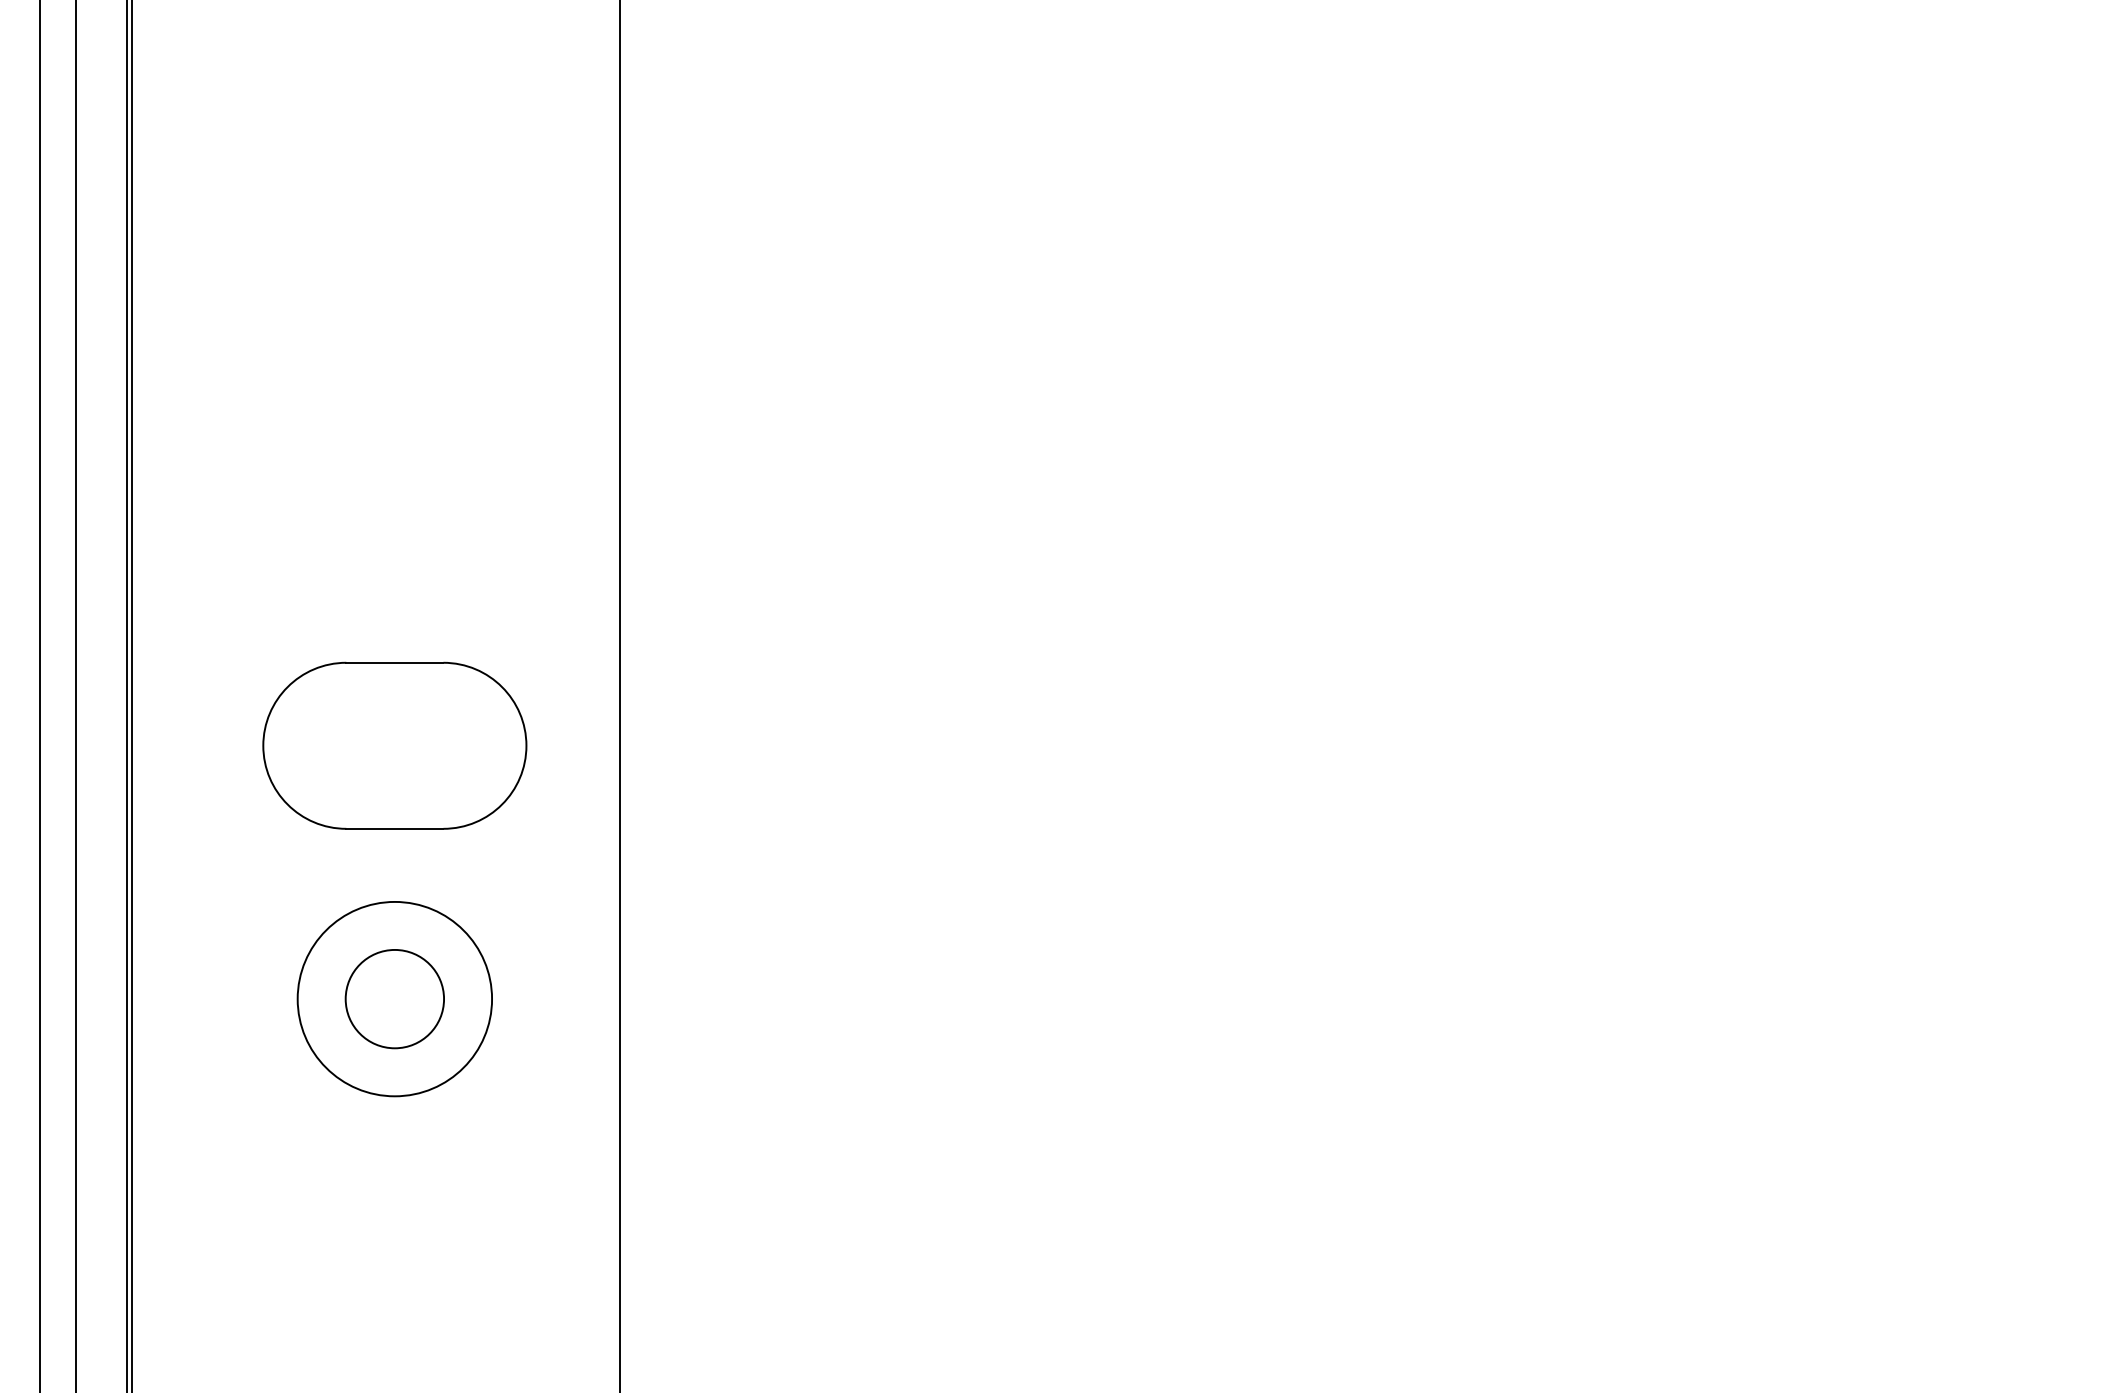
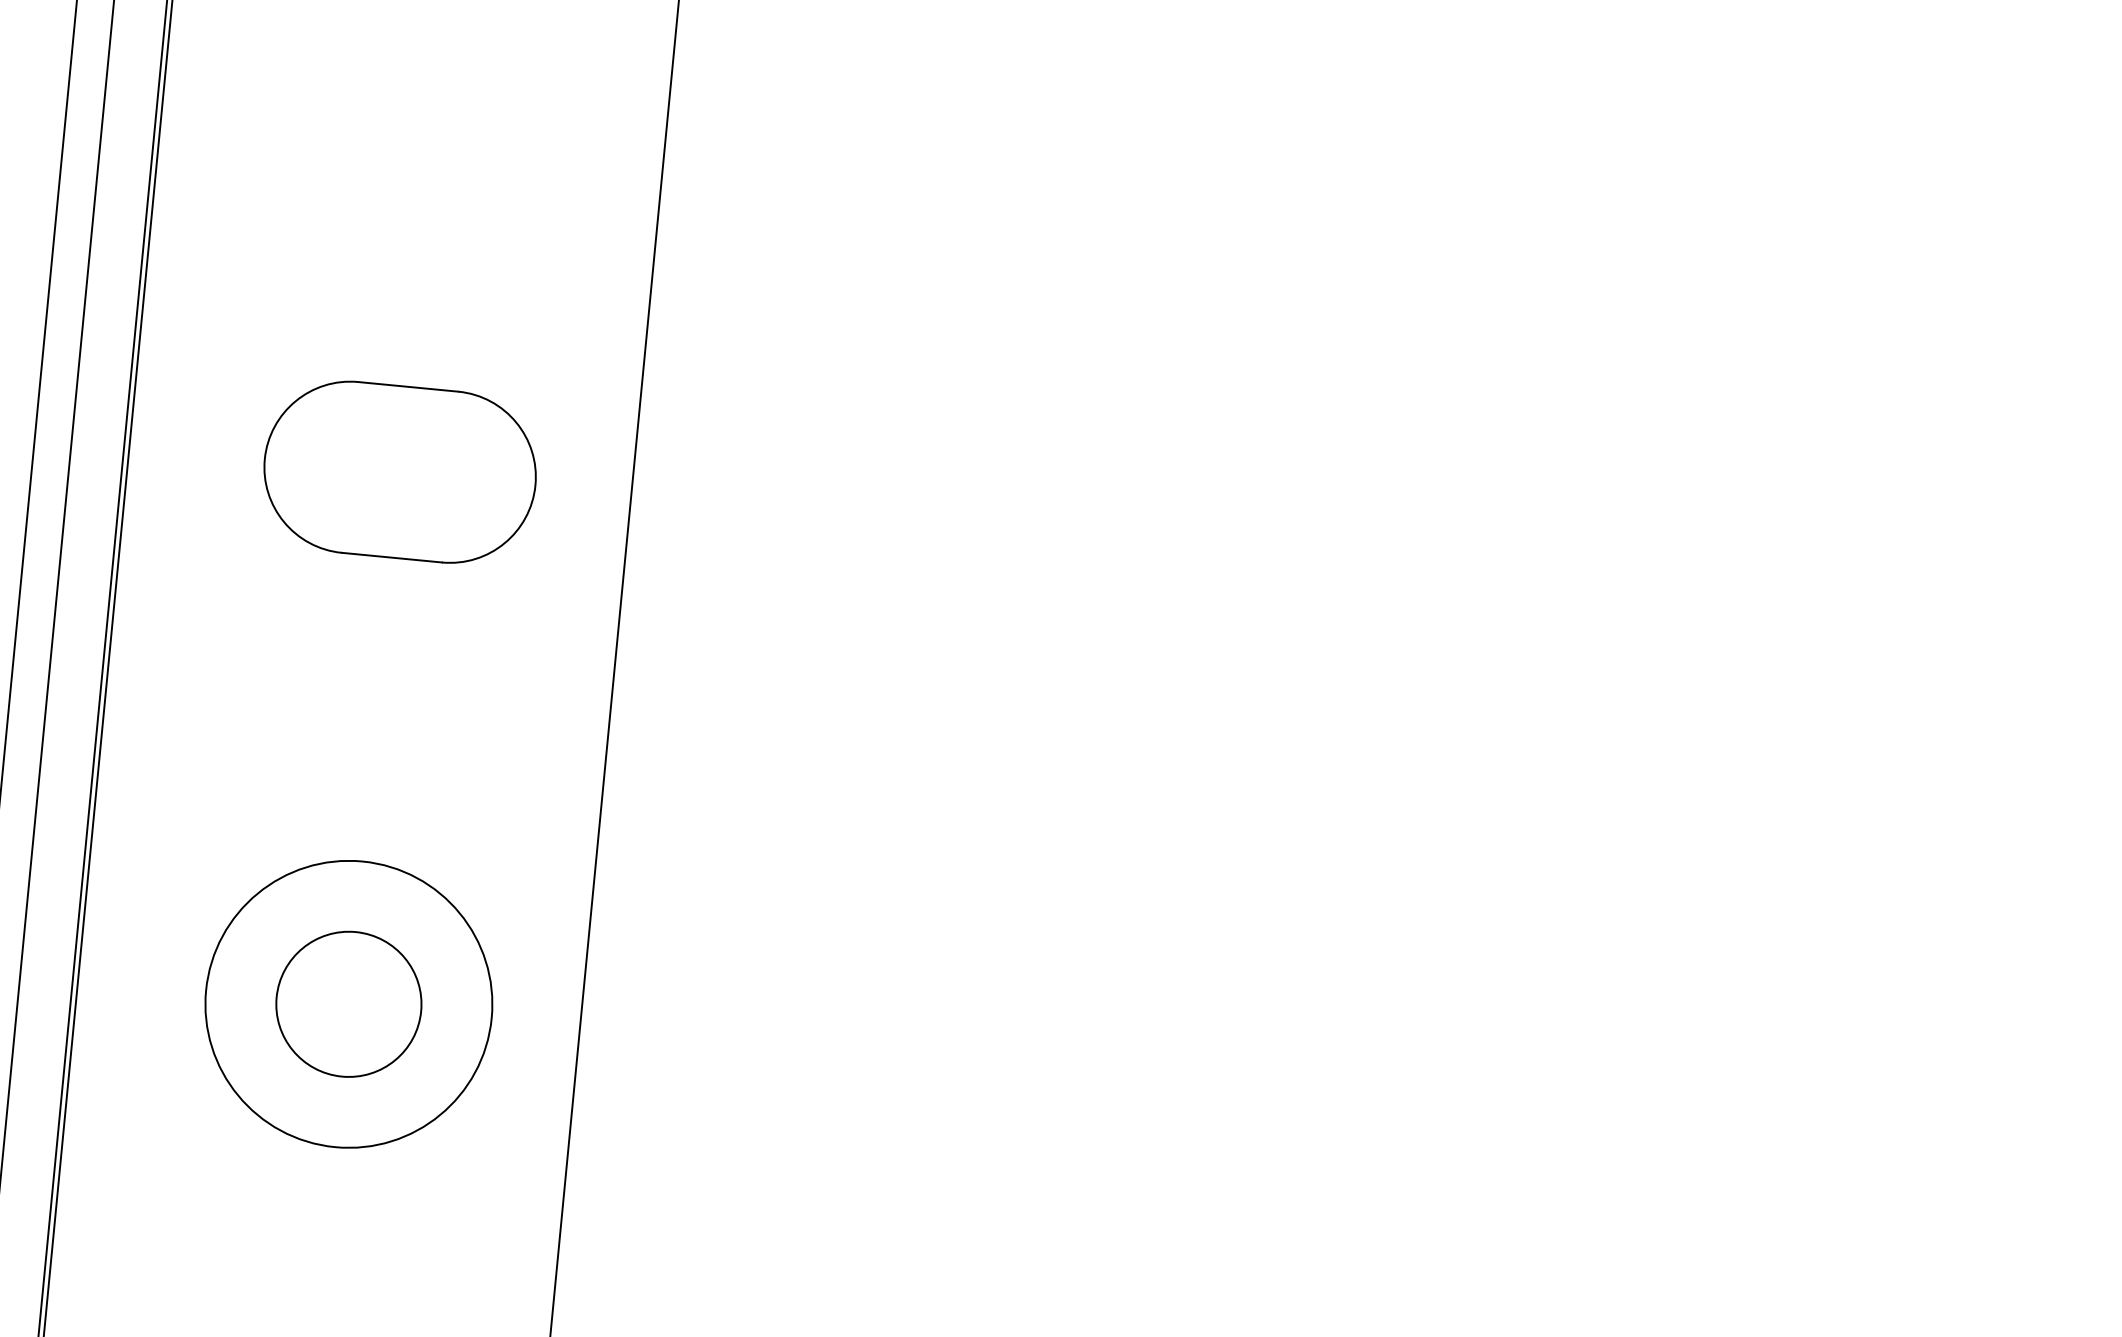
part: (394, 745) -> (399, 471), moved
circle: (394, 998) -> (348, 1003), size x1.43
circle: (394, 998) -> (348, 1003), size x1.43

